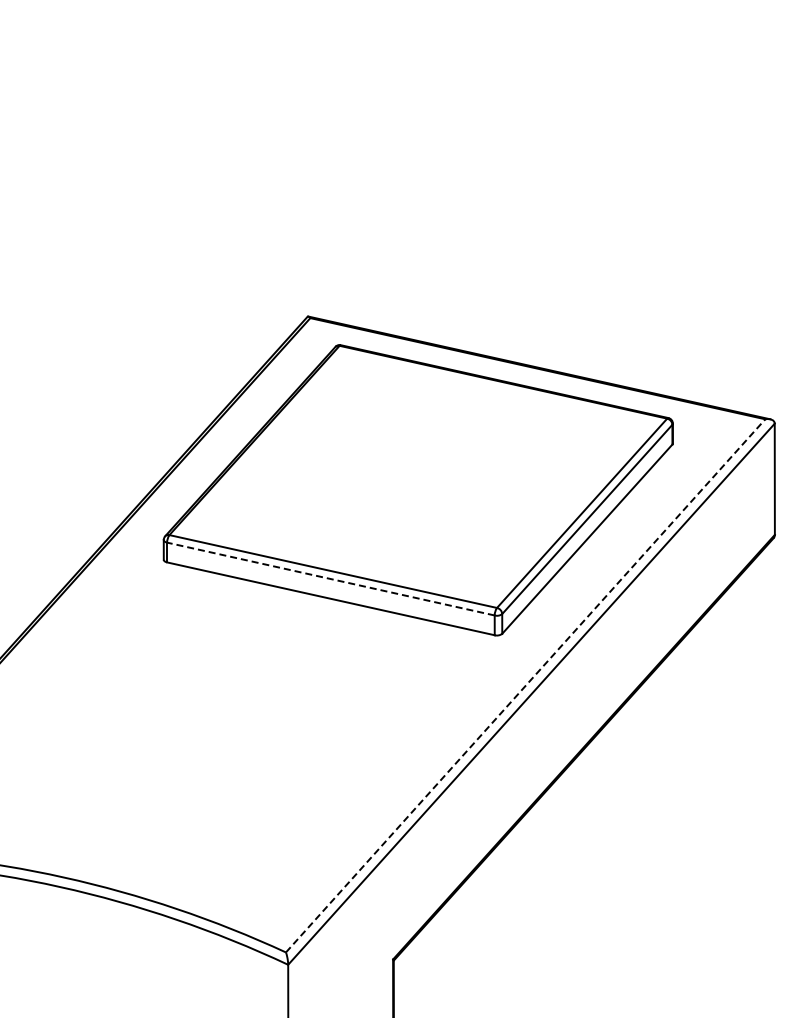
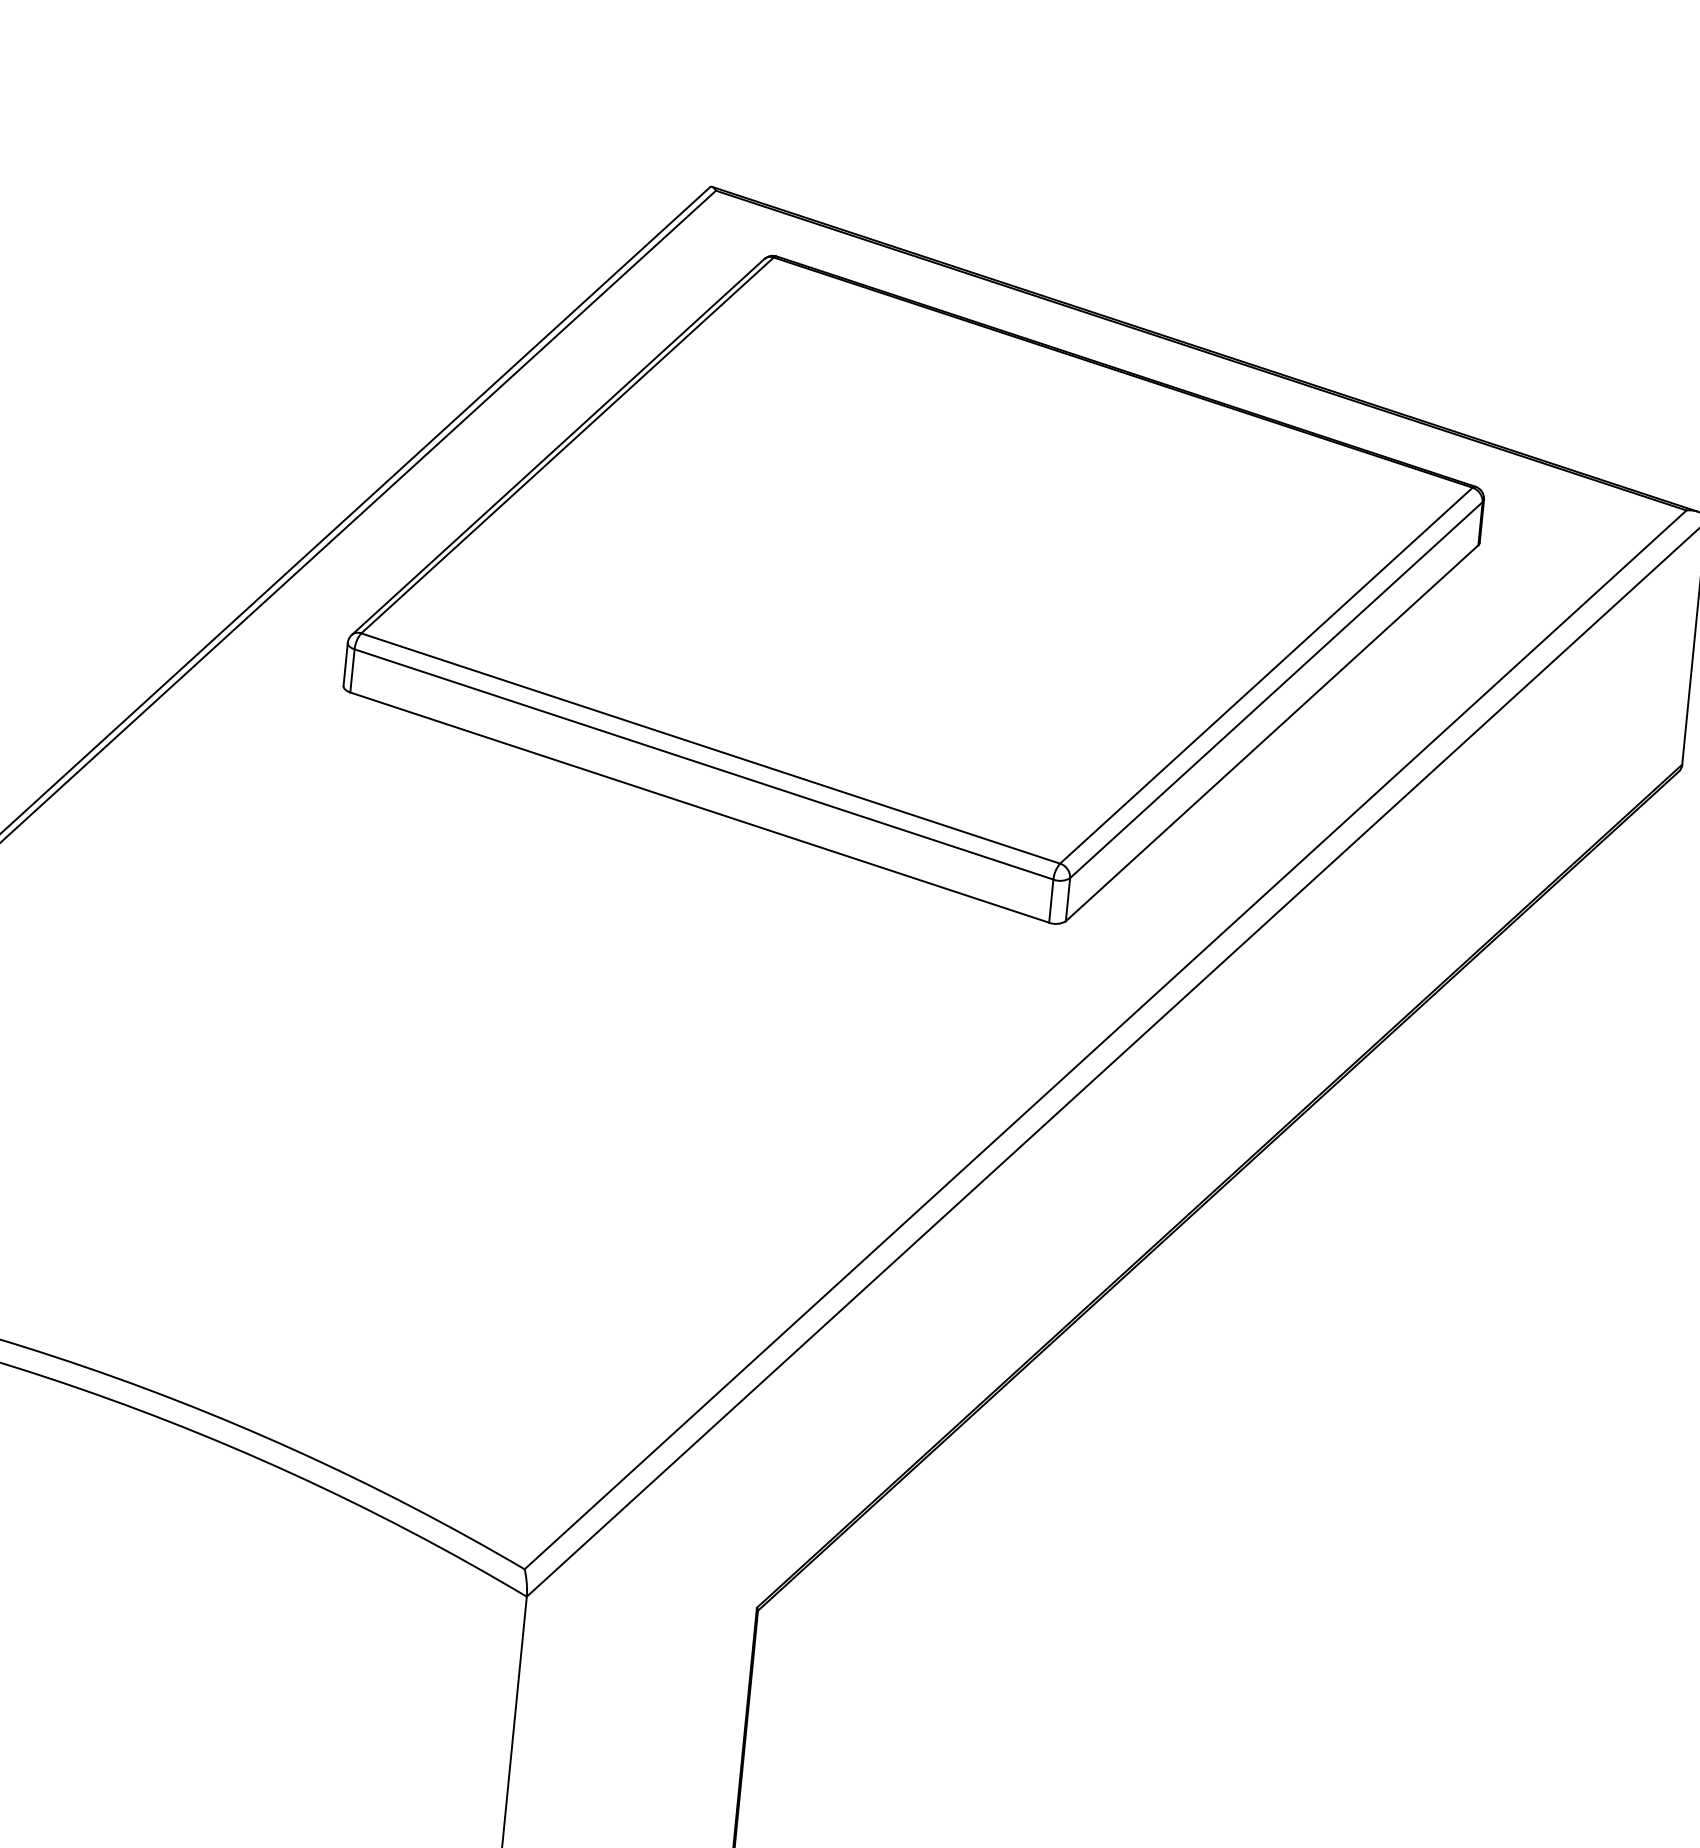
line: (330, 579) -> (702, 765), dashed -> solid
line: (525, 685) -> (1105, 1039), dashed -> solid

